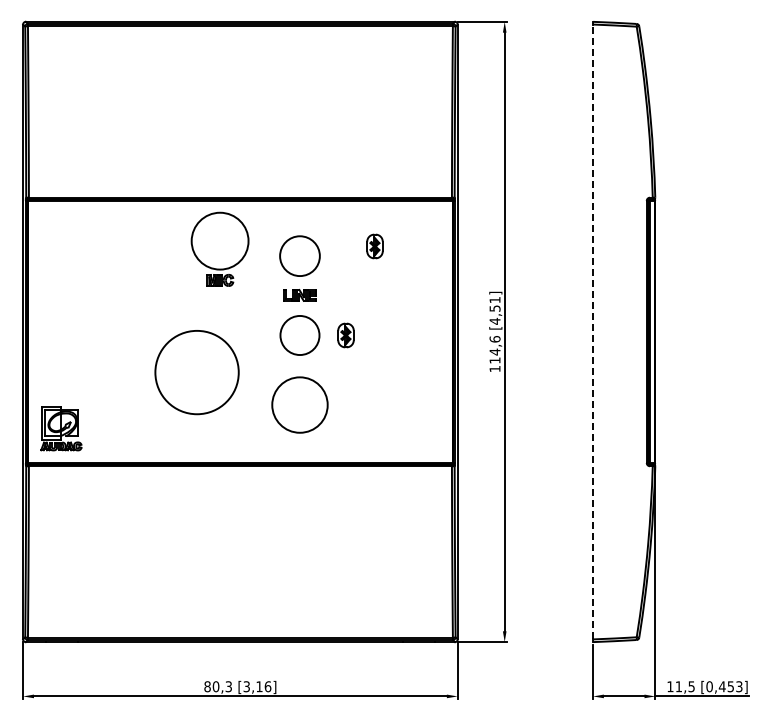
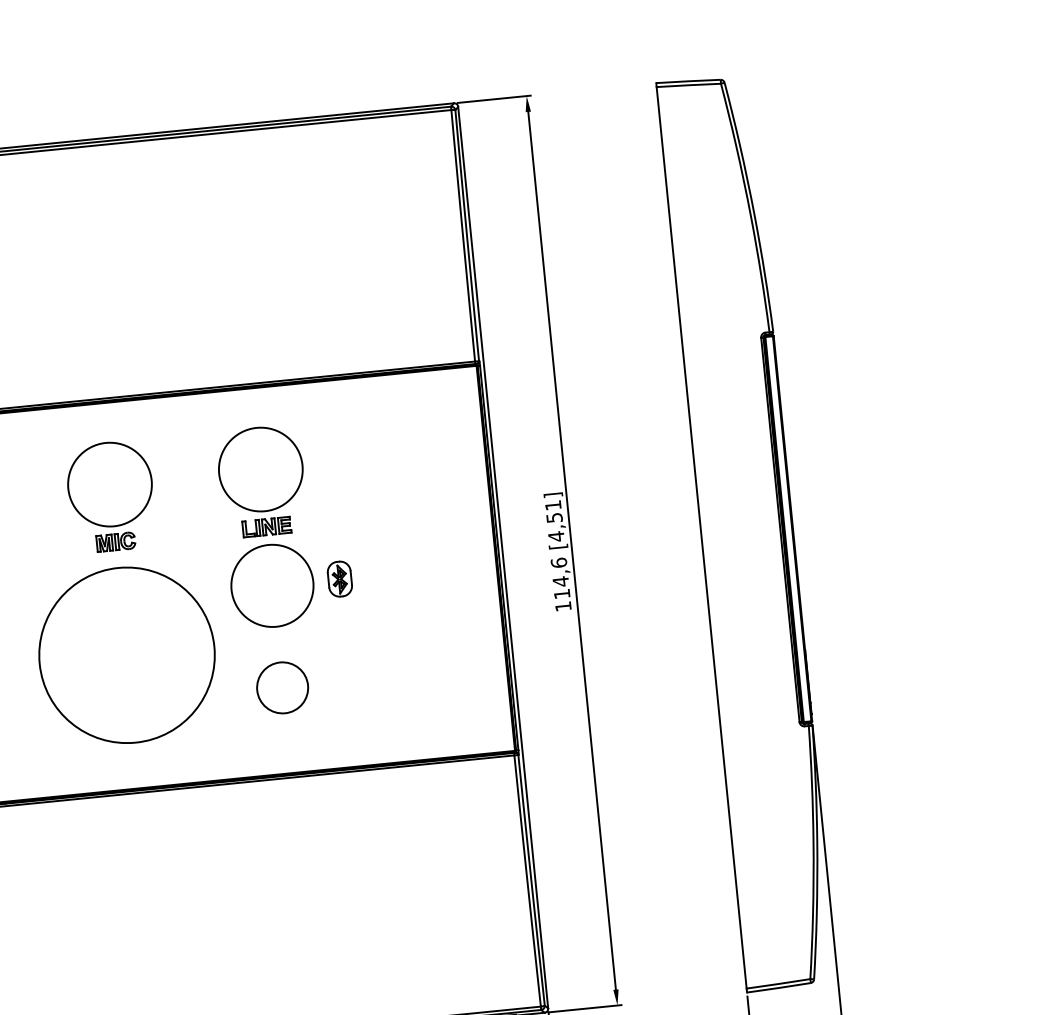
part: (374, 246) -> (368, 444), removed
part: (219, 248) -> (110, 495), moved
circle: (299, 255) -> (260, 468), size x1.43
line: (593, 331) -> (702, 537), dashed -> solid
circle: (299, 335) -> (271, 585), size x1.43
circle: (196, 372) -> (126, 655), size x1.43
circle: (299, 404) -> (281, 687), size x0.62

